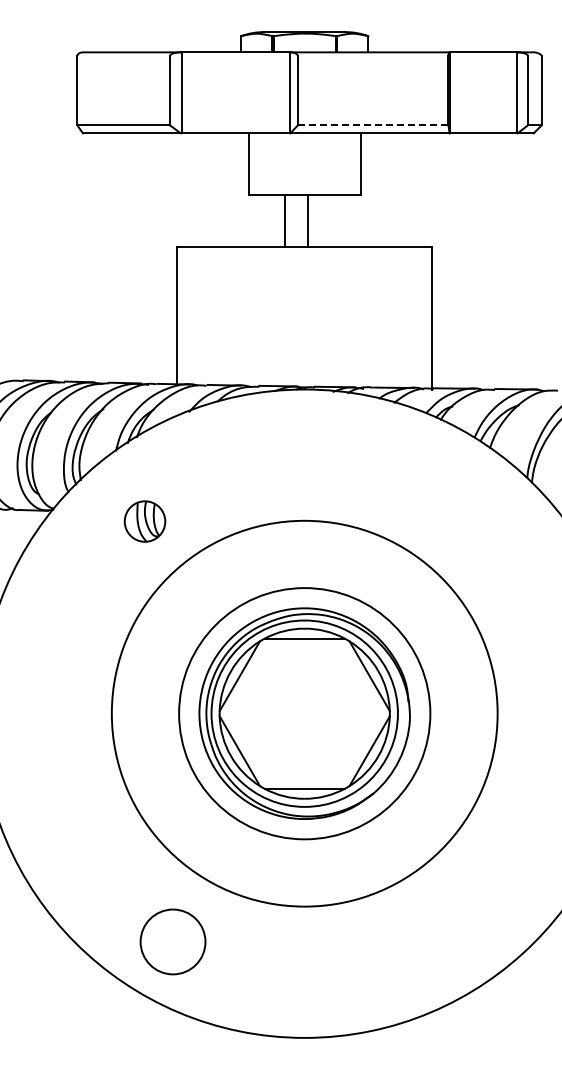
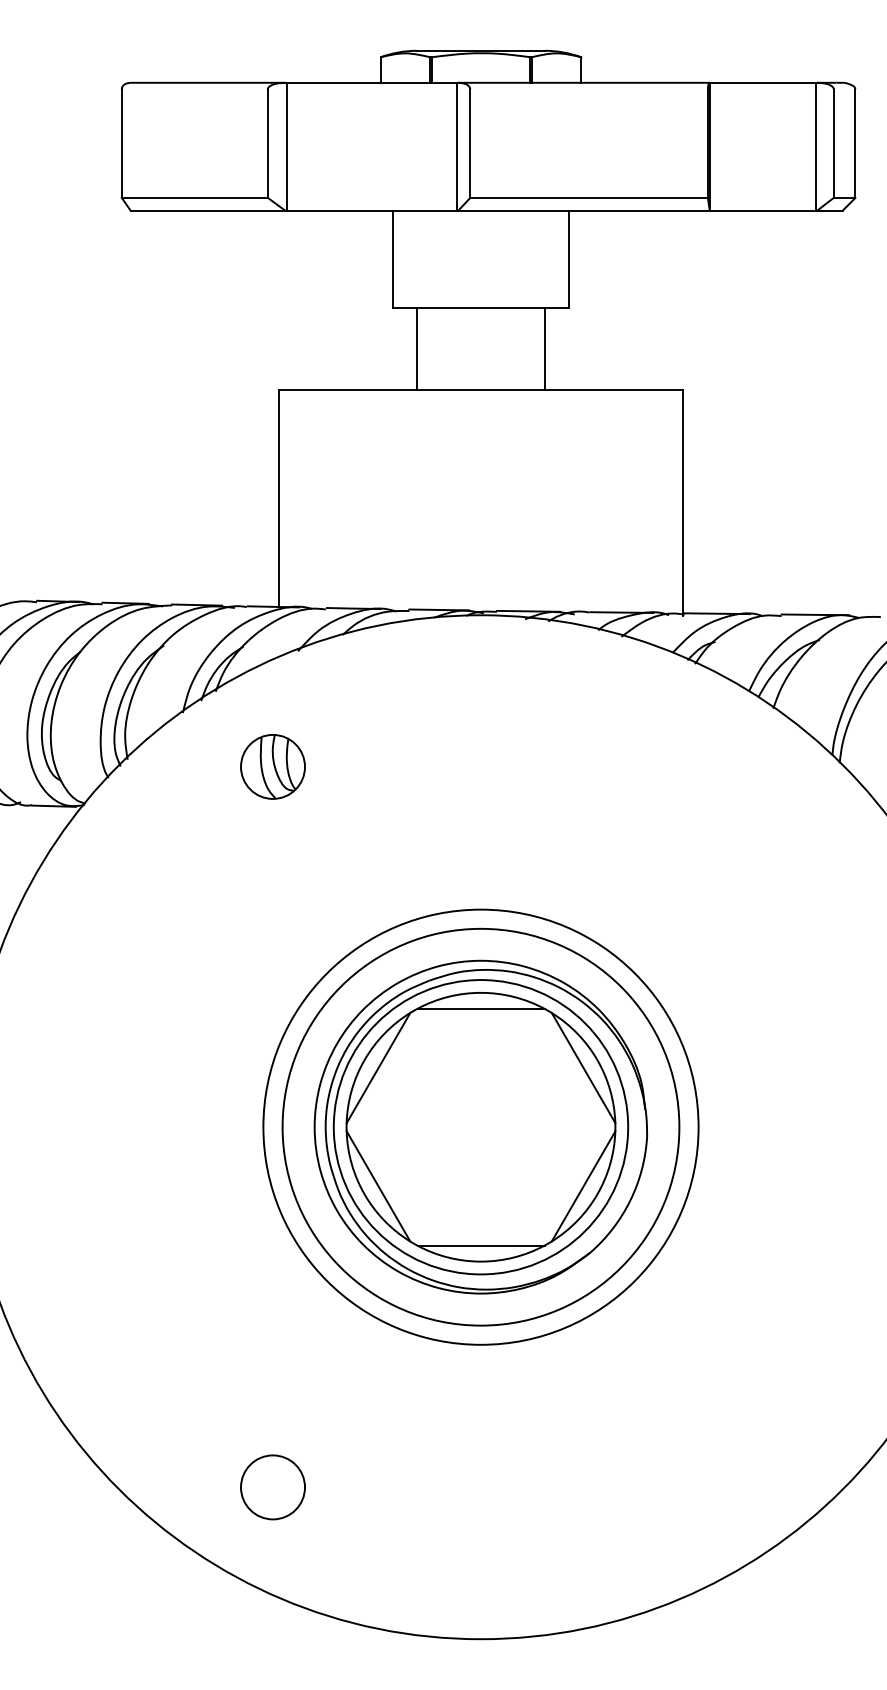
line: (373, 125) -> (589, 198), dashed -> solid
line: (285, 220) -> (417, 348), moved
line: (308, 220) -> (545, 348), moved
part: (144, 521) -> (272, 766), moved
circle: (304, 713) -> (480, 1126), size x0.71
circle: (172, 941) -> (272, 1486), size x0.62

